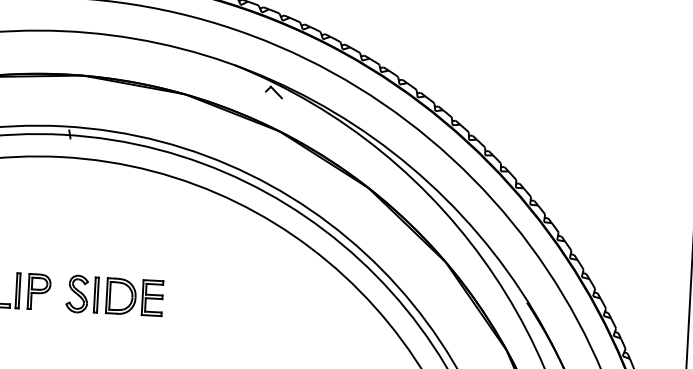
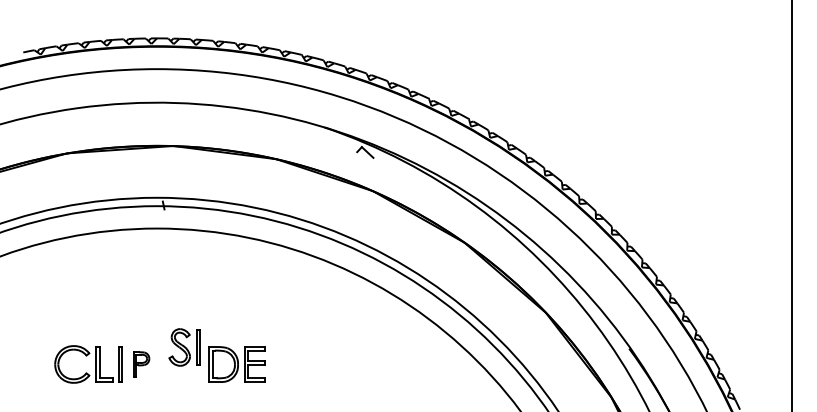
part: (39, 292) -> (141, 364), size x0.7
part: (82, 294) -> (184, 347), moved

